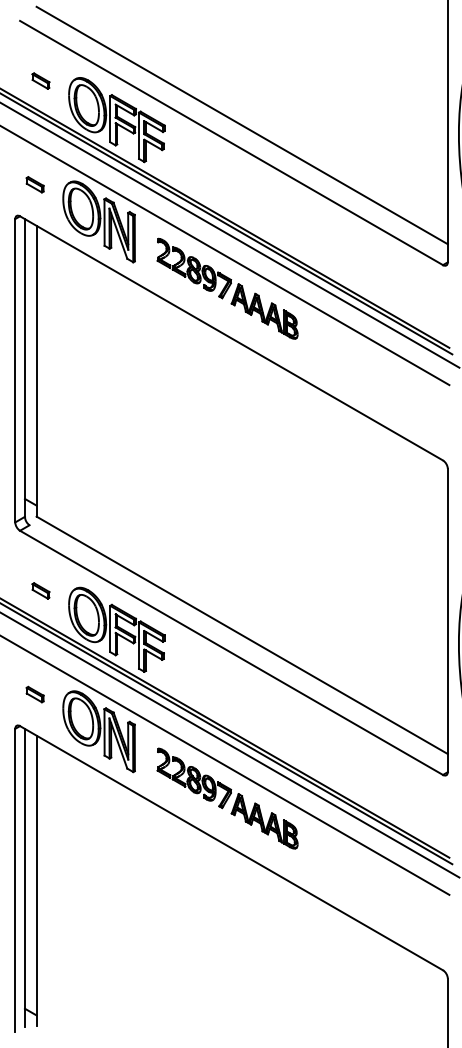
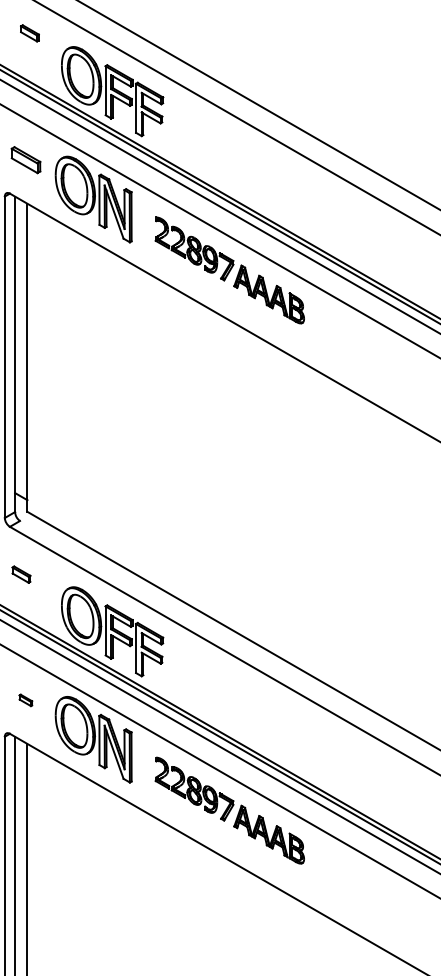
part: (40, 80) -> (29, 32), moved
part: (34, 184) -> (25, 159), size x1.6
part: (40, 590) -> (20, 574), moved
part: (34, 694) -> (25, 700), size x0.7

